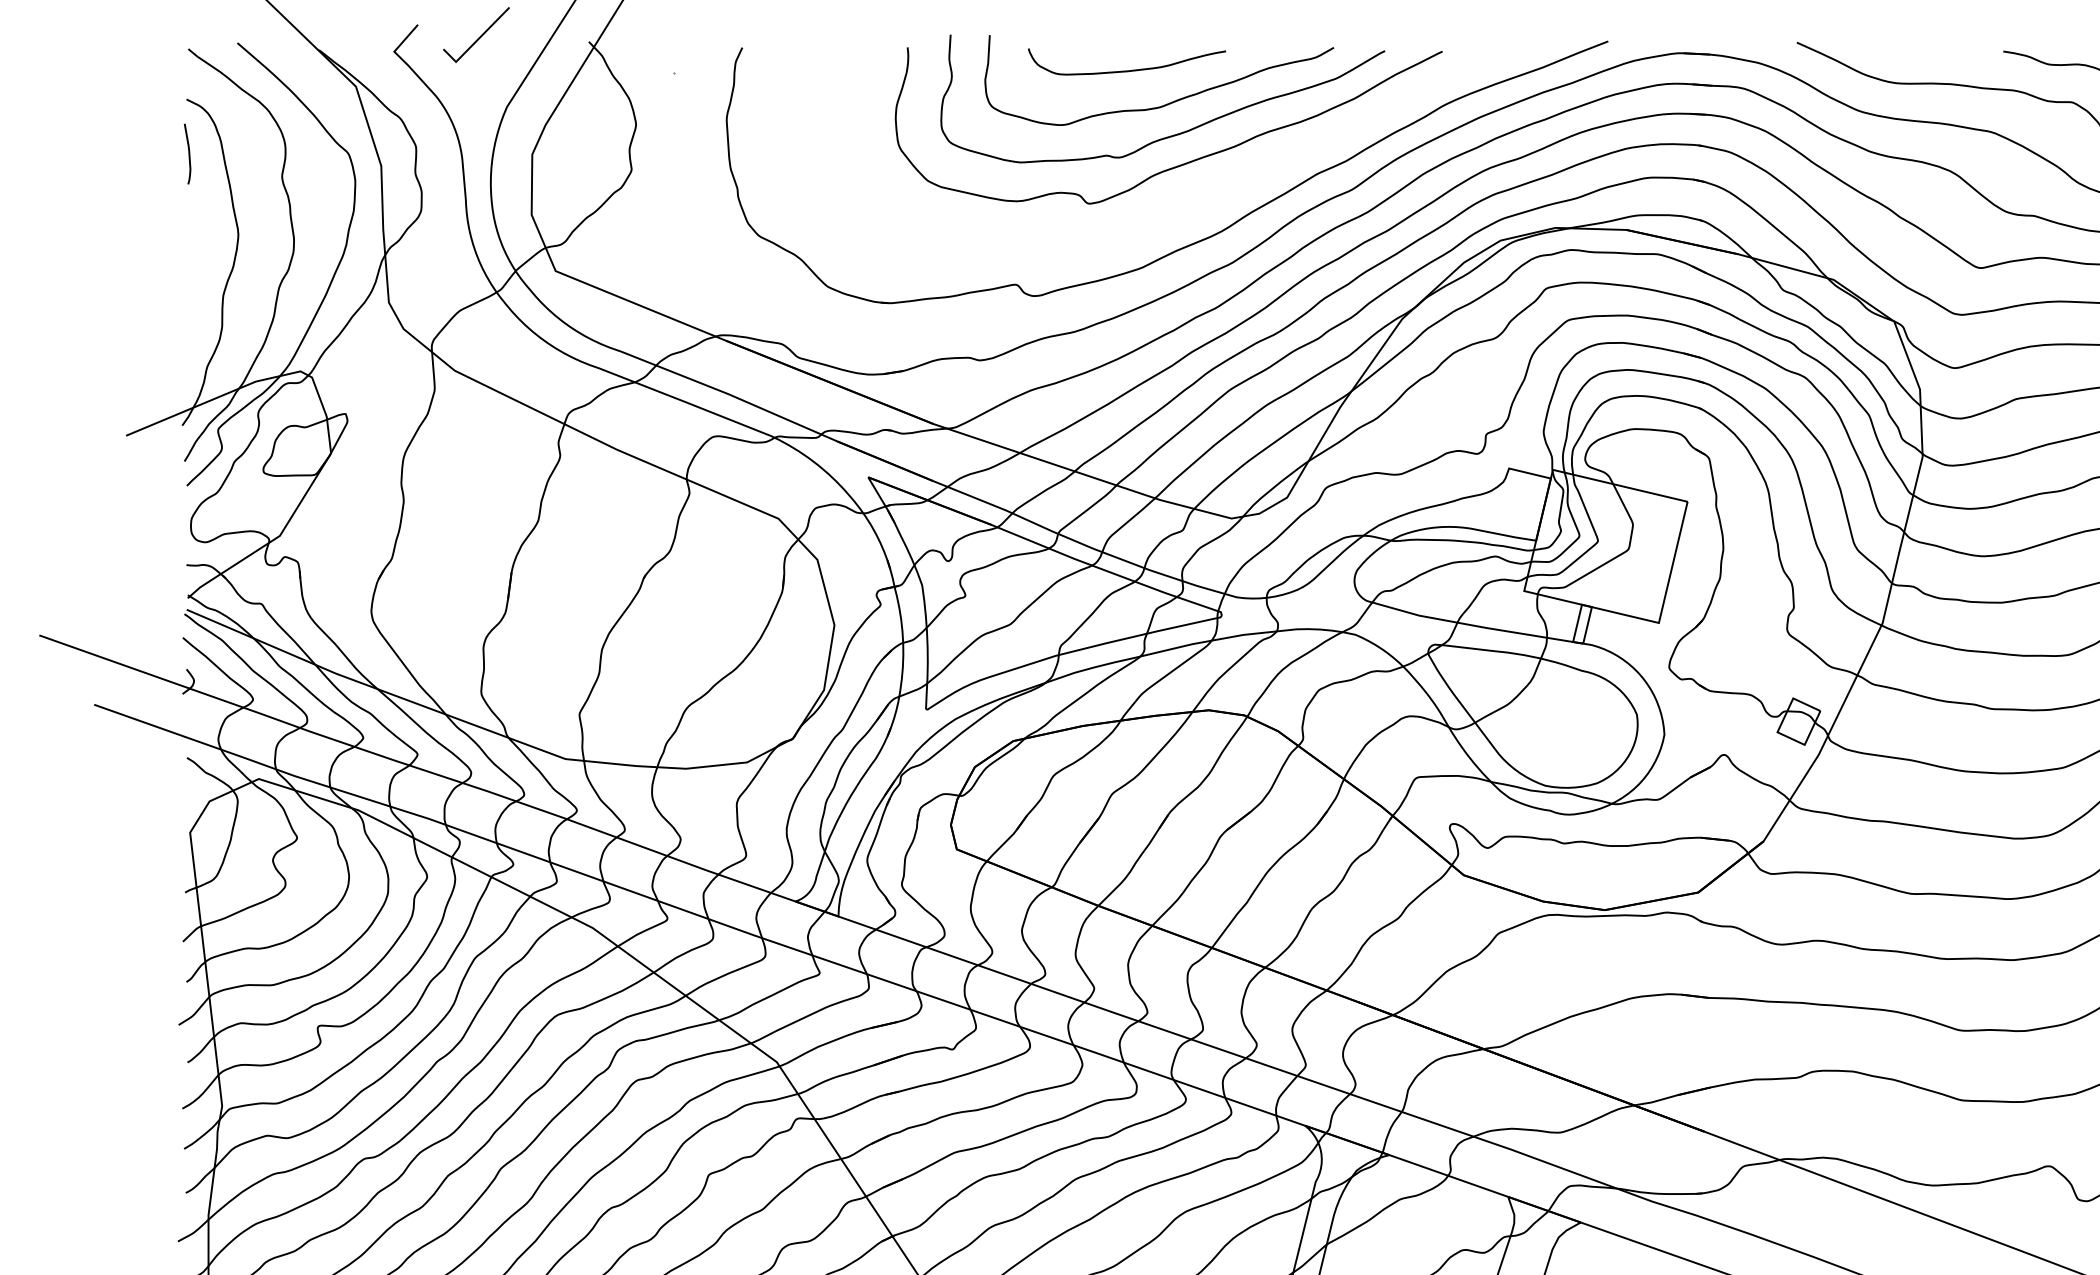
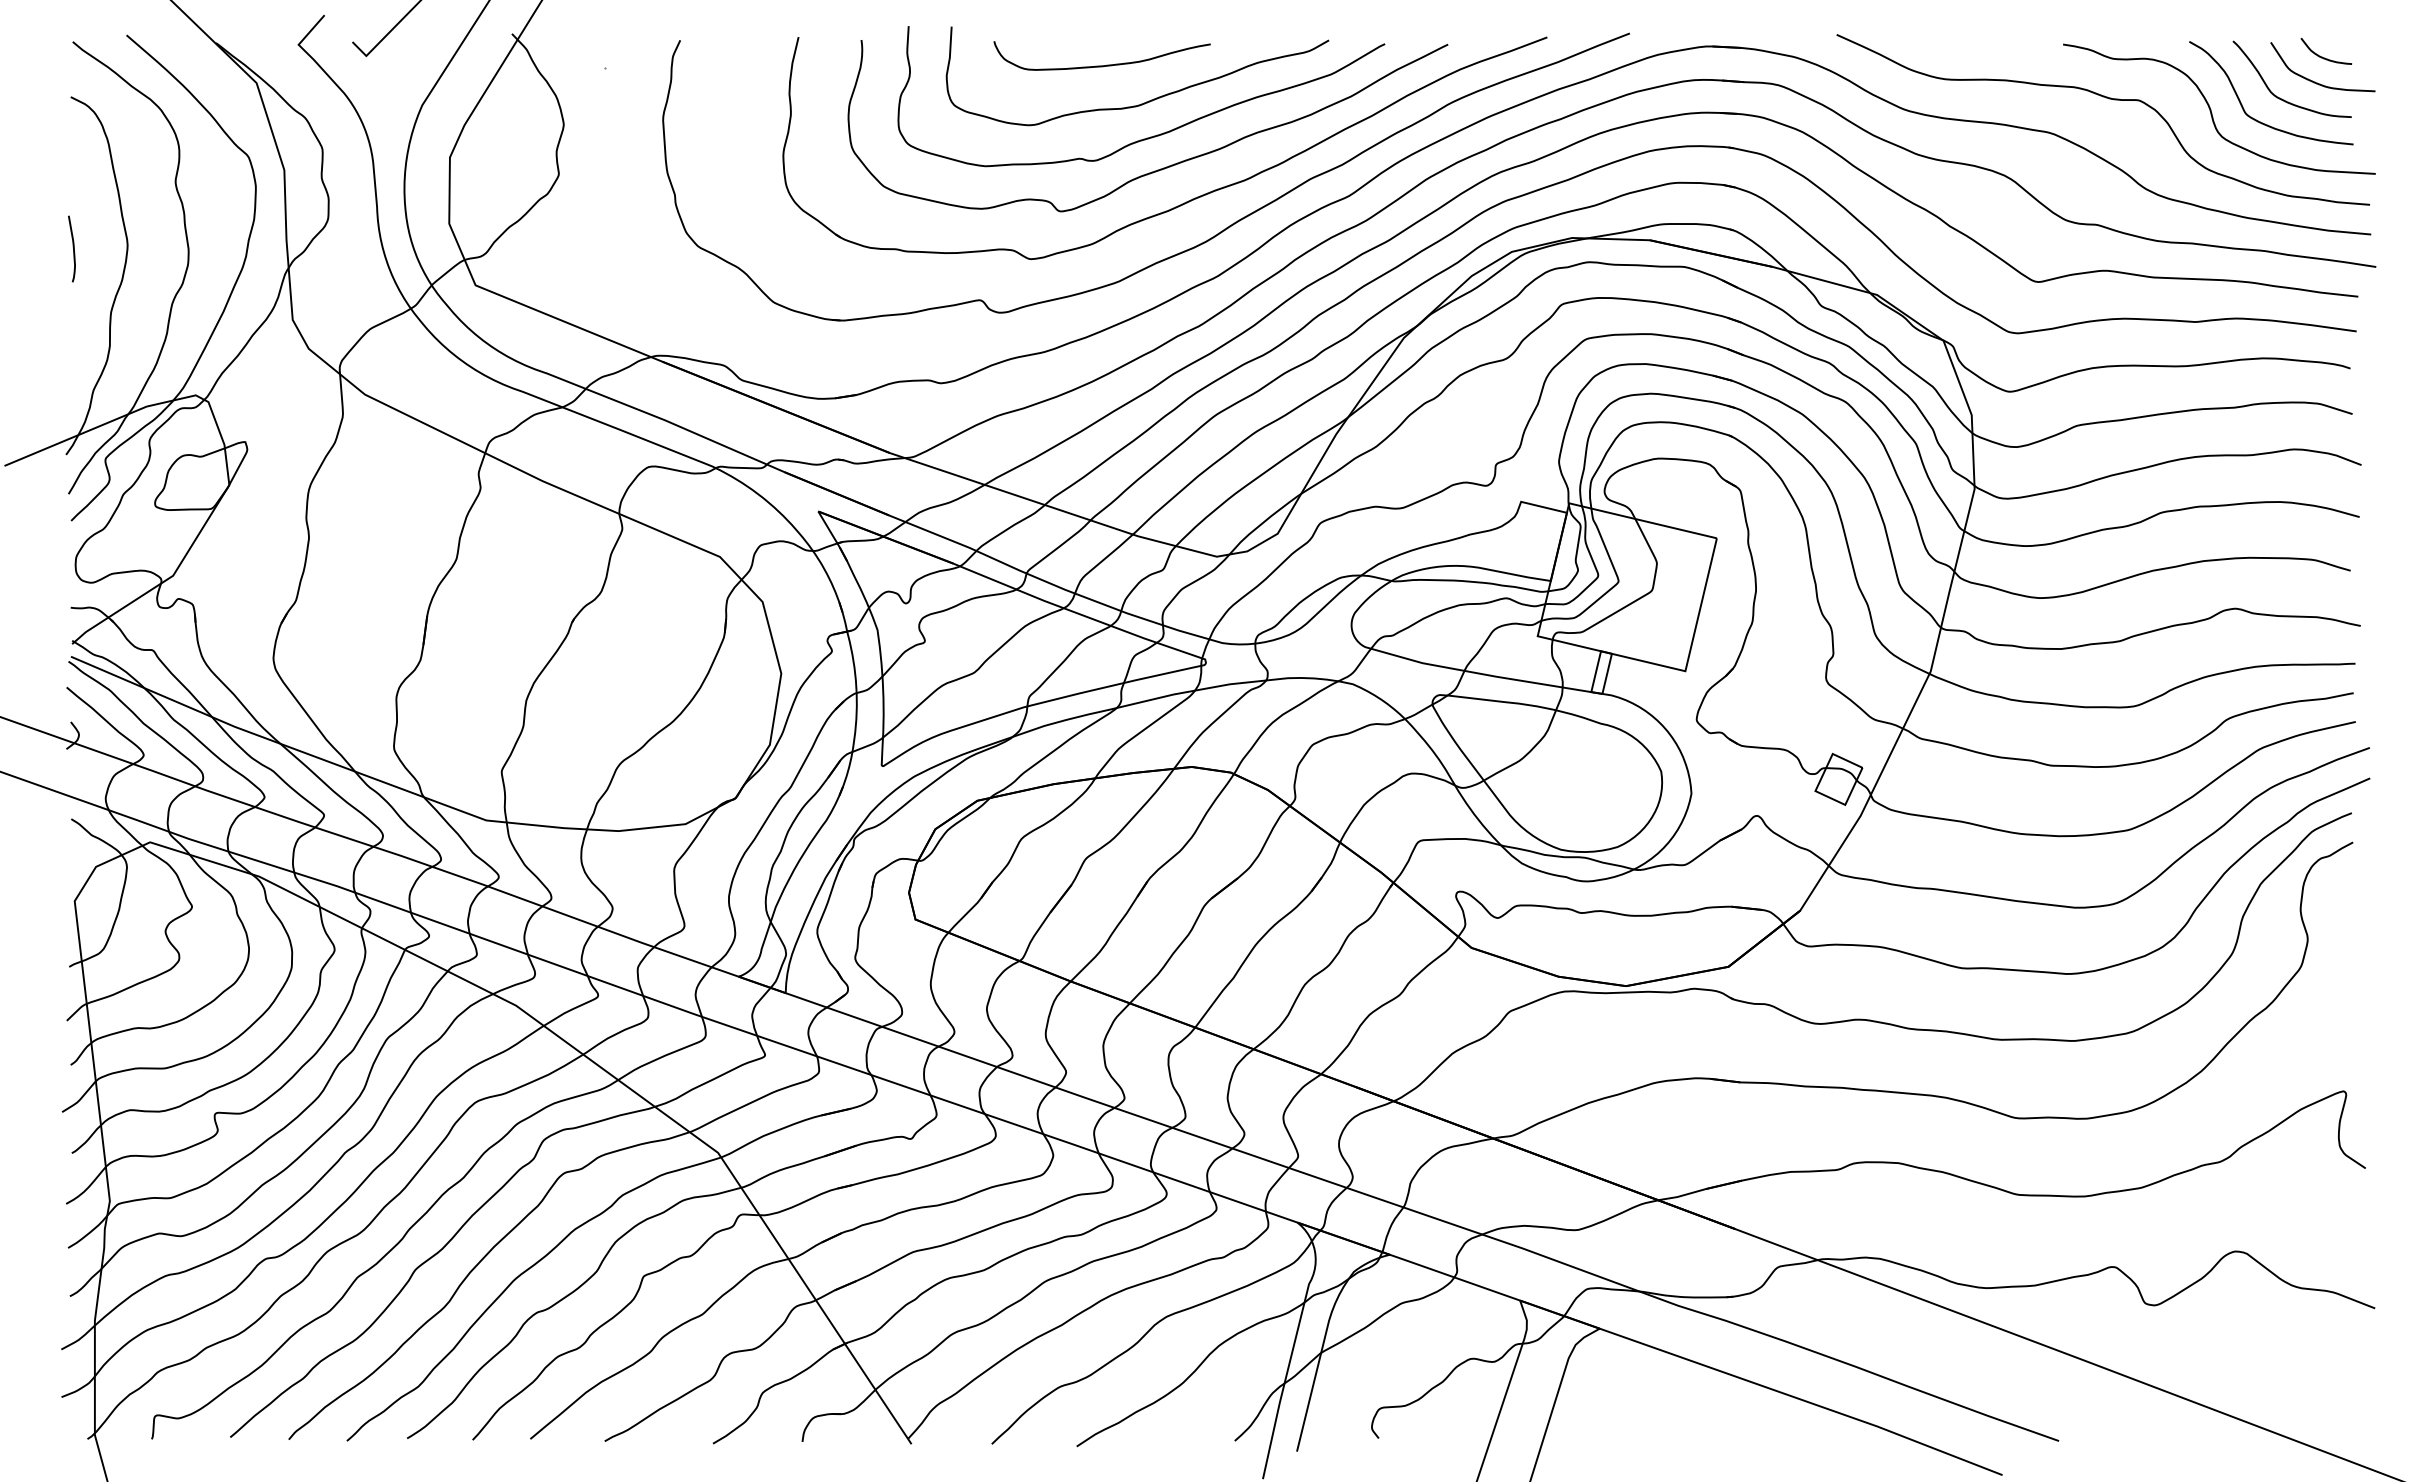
curve: (188, 152) -> (72, 247), moved
part: (1207, 192) -> (1190, 199), added

